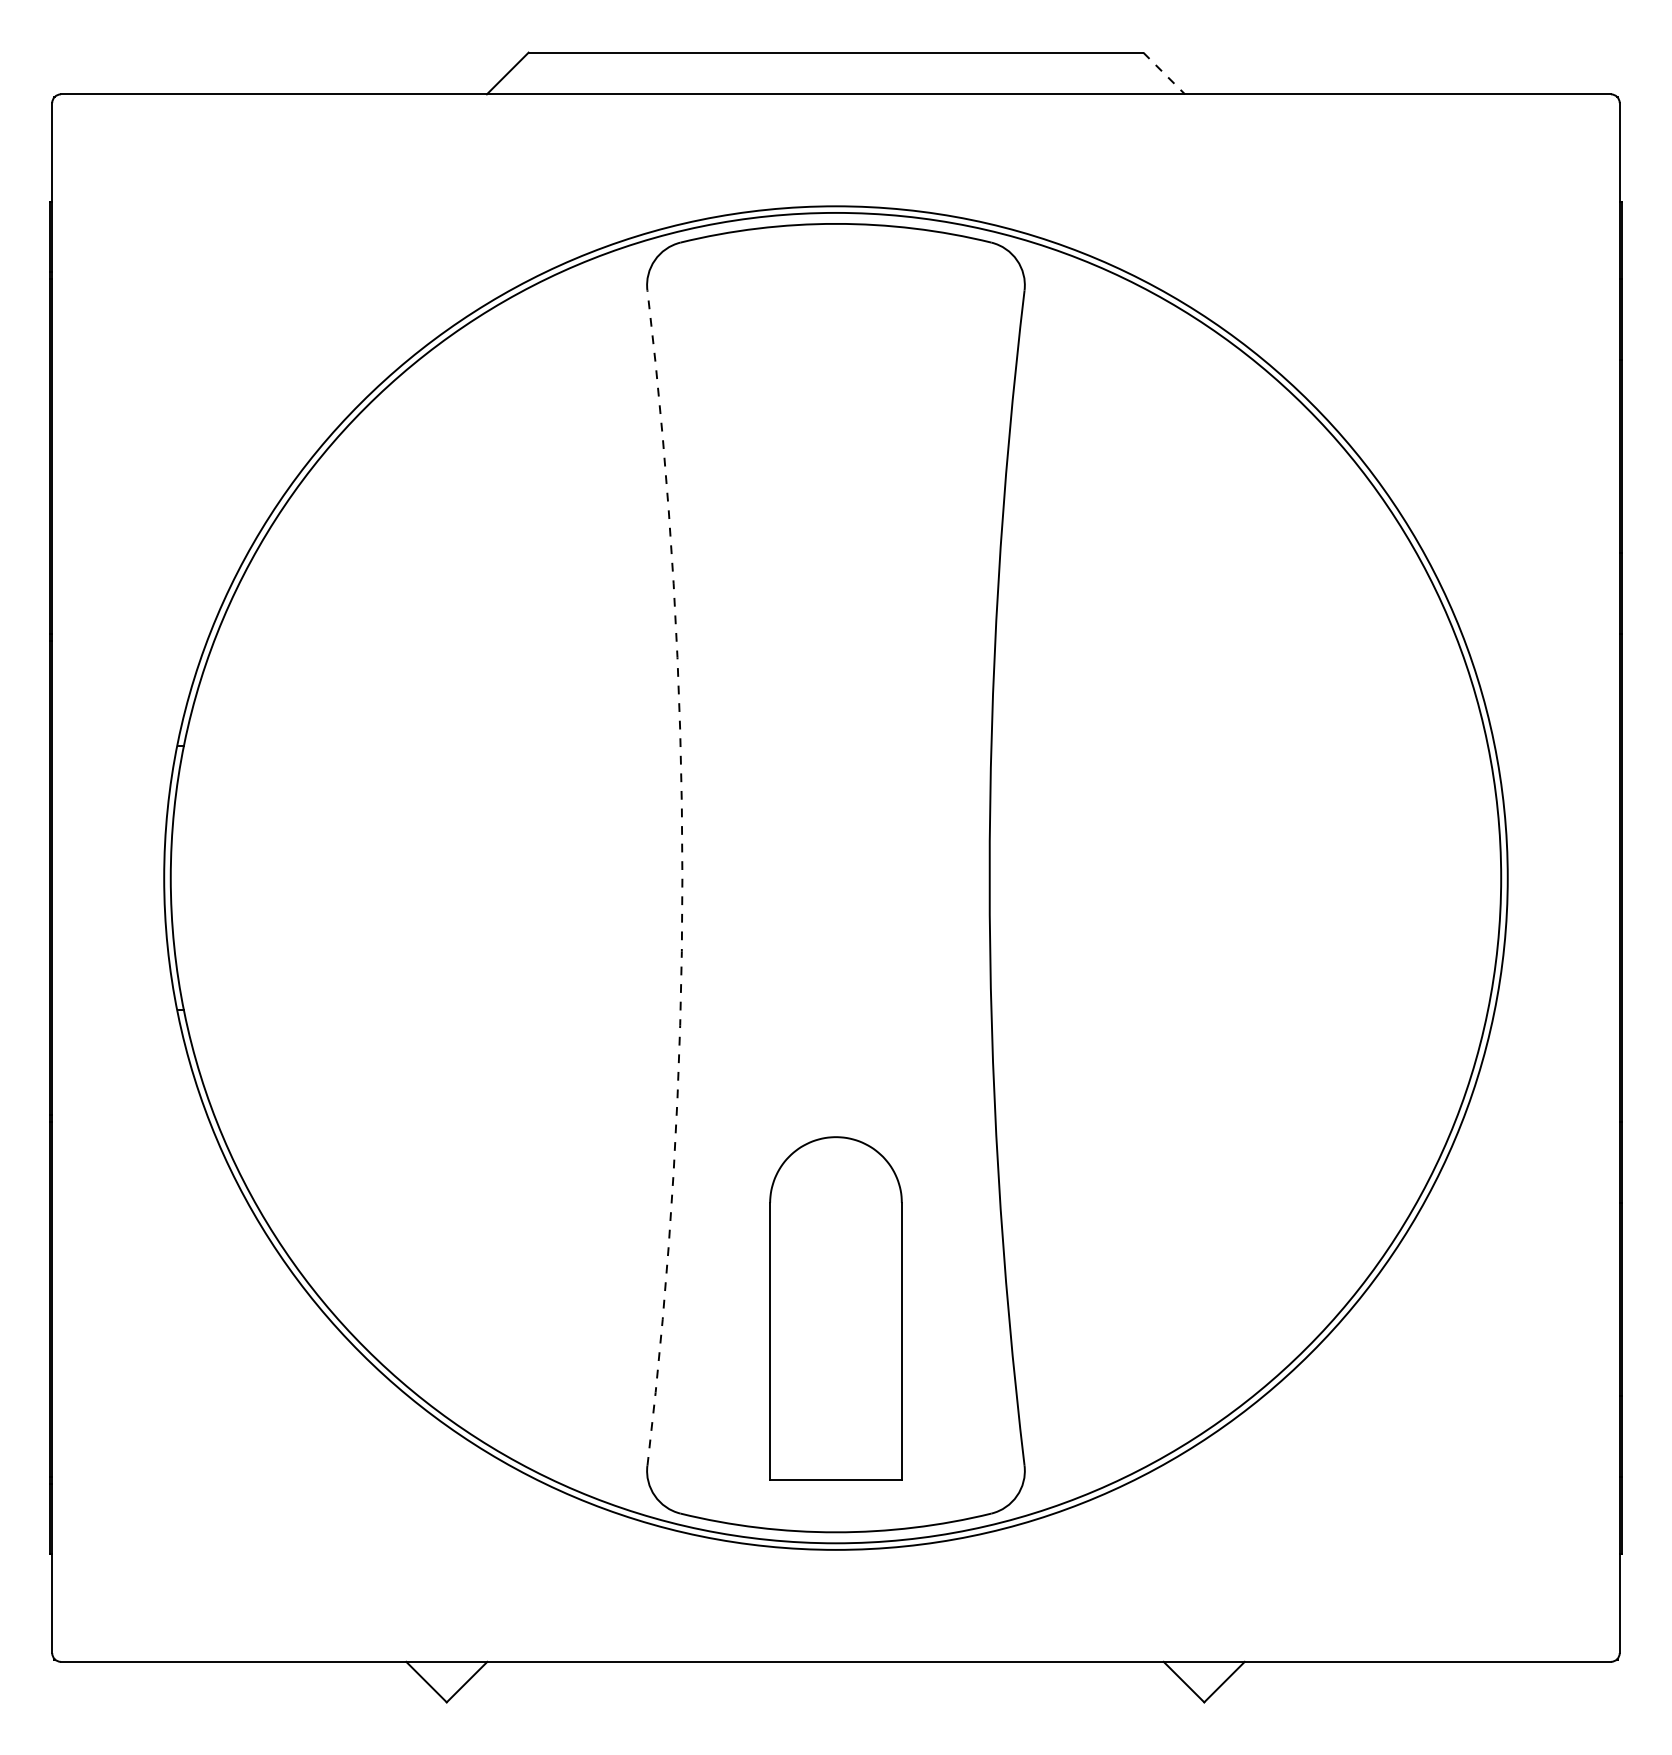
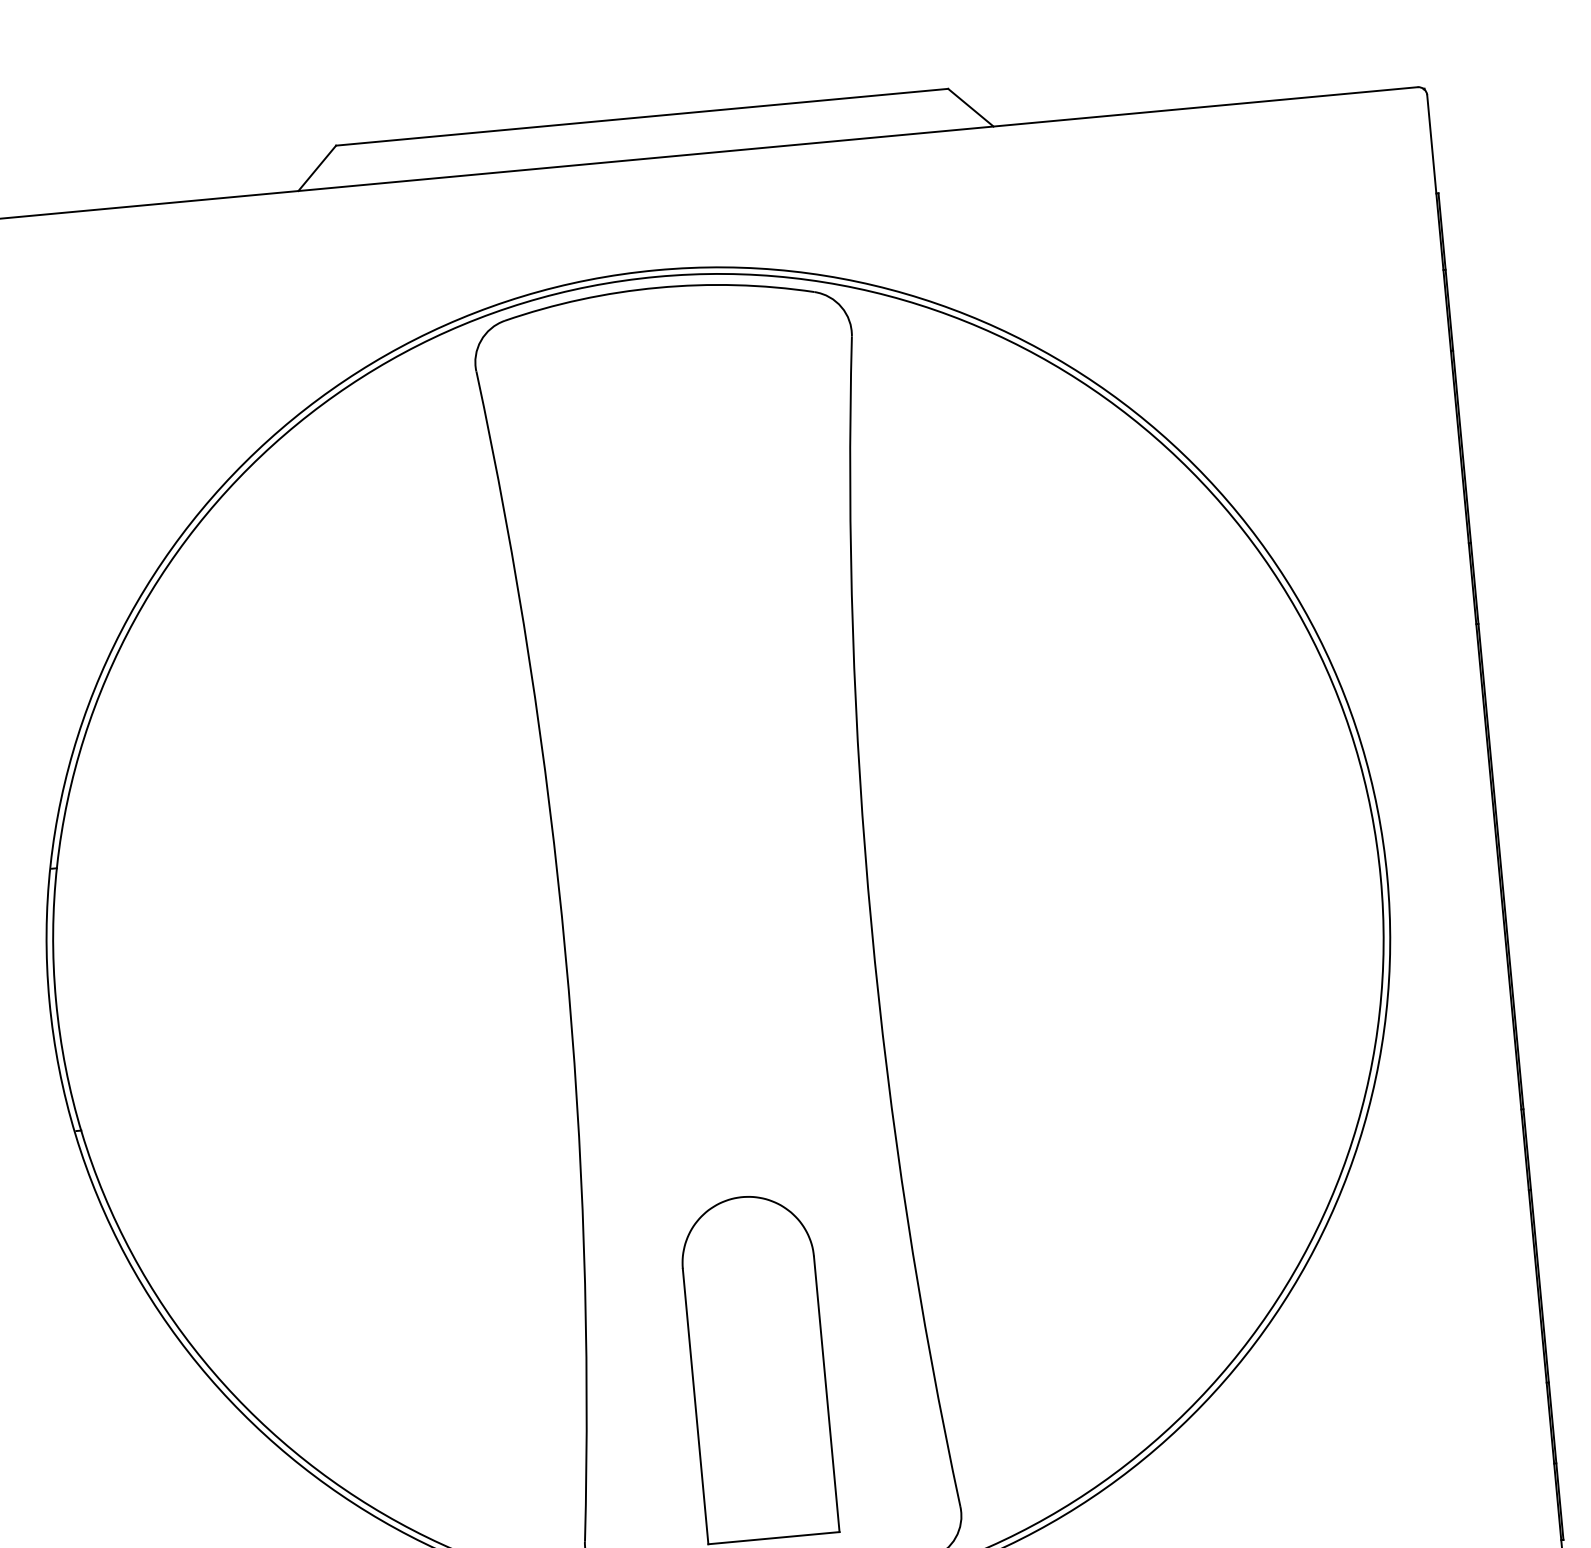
line: (1164, 73) -> (971, 107), dashed -> solid
arc: (682, 878) -> (565, 953), dashed -> solid

